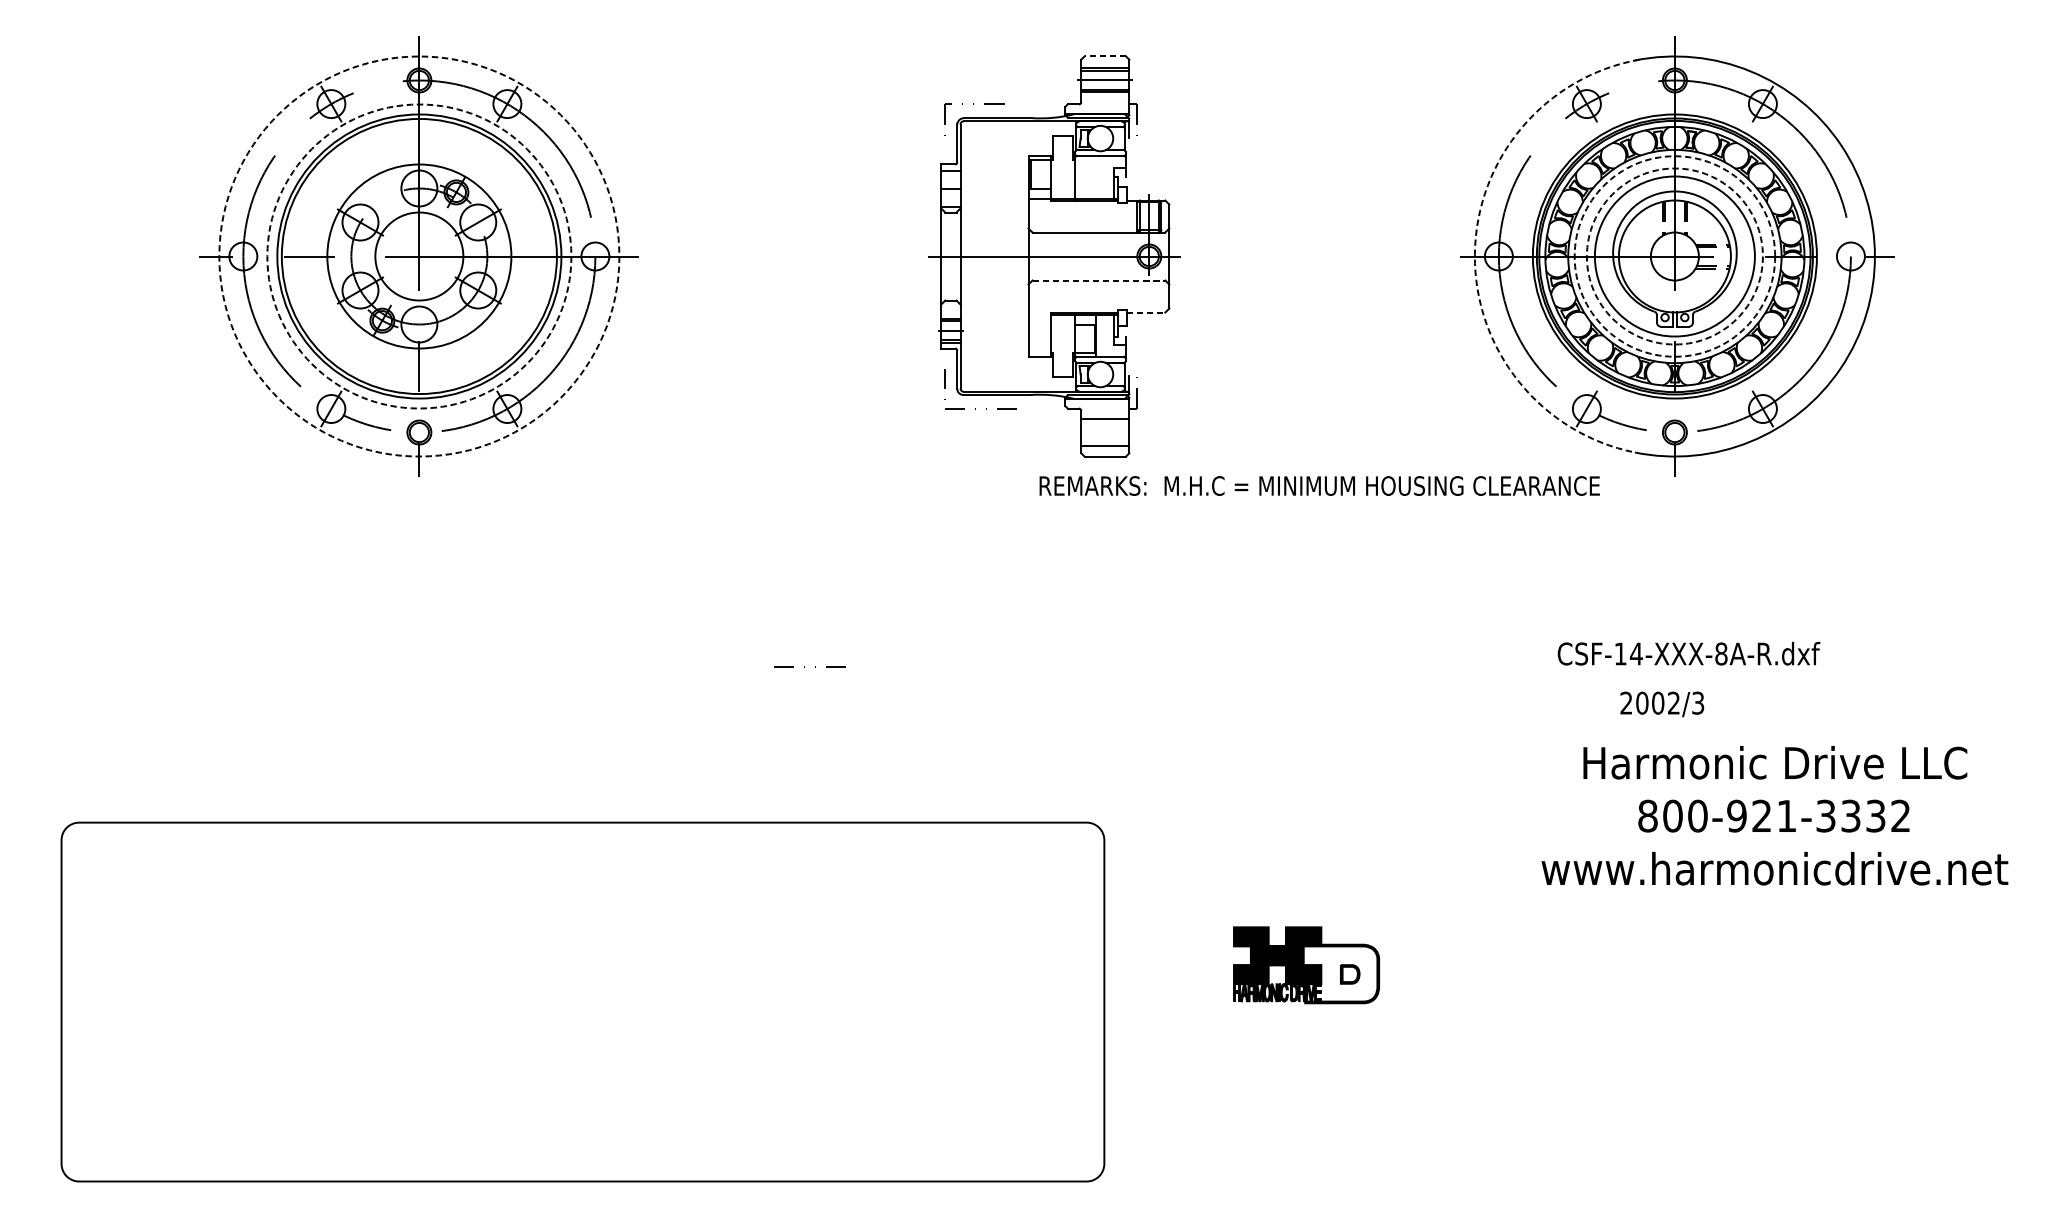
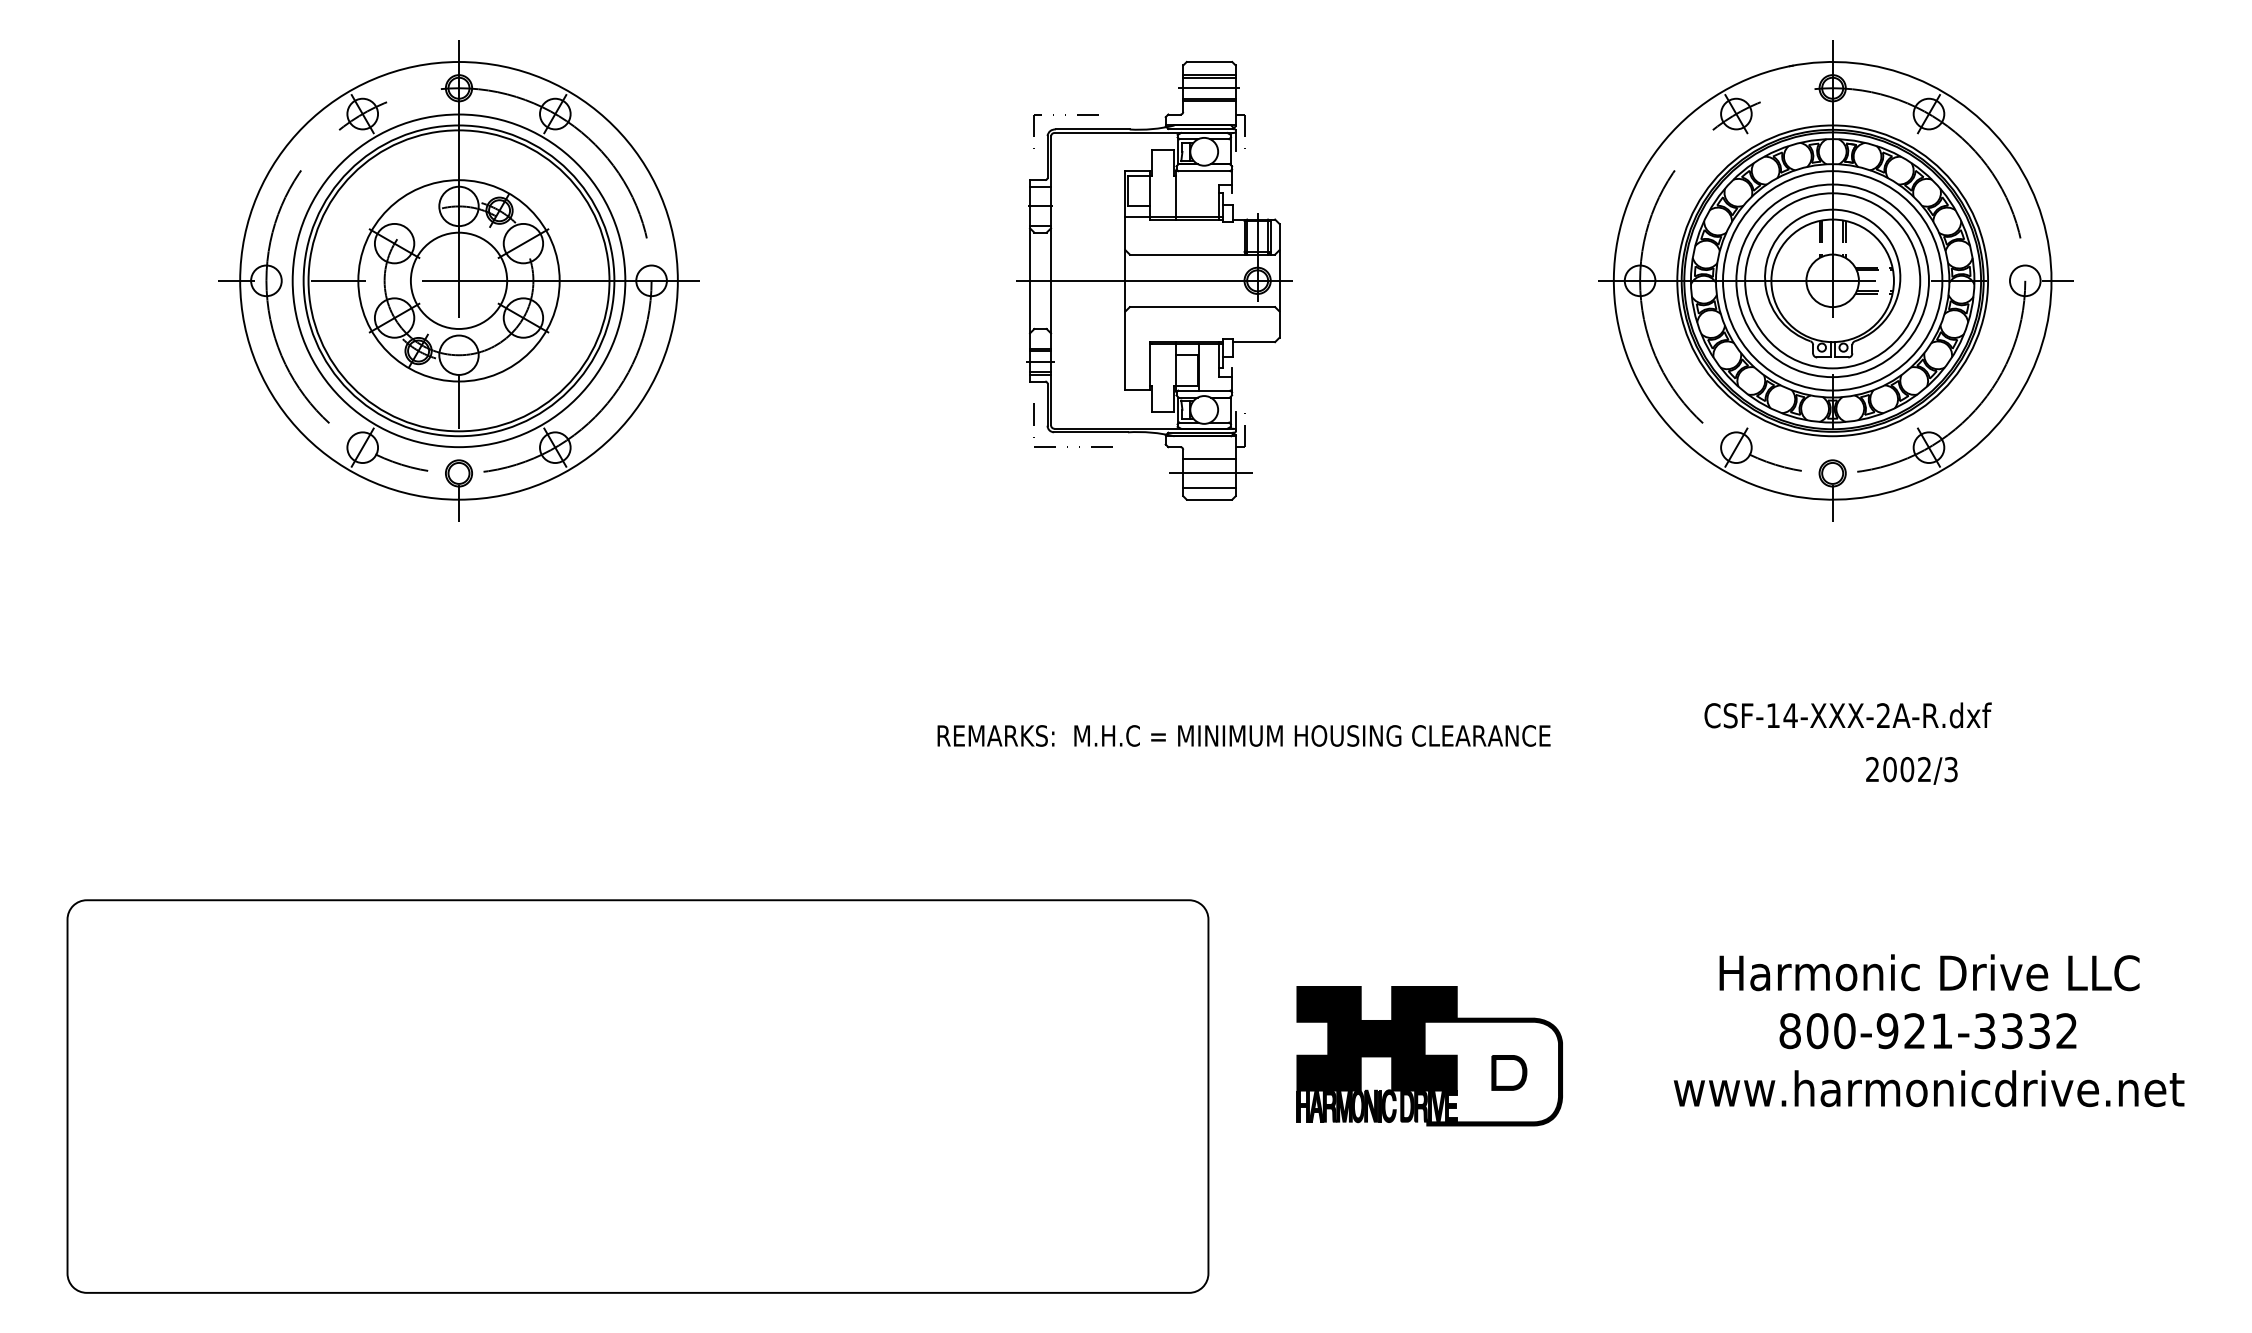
line: (1105, 56) -> (1209, 62), dashed -> solid
arc: (1474, 254) -> (1613, 278), dashed -> solid
circle: (418, 256) -> (458, 280), dashed -> solid
circle: (418, 256) -> (458, 280), dashed -> solid
circle: (1674, 256) -> (1832, 280), dashed -> solid
circle: (1674, 256) -> (1832, 280), dashed -> solid
line: (1098, 280) -> (1202, 307), dashed -> solid
line: (1146, 312) -> (1254, 342), dashed -> solid
line: (1107, 432) -> (1211, 473), added
text: (1319, 485) -> (1243, 735), moved
text: (1721, 653) -> (1883, 715), CSF-14-XXX-8A-R.dxf -> CSF-14-XXX-2A-R.dxf
line: (804, 666) -> (880, 729), removed
text: (1661, 704) -> (1911, 770), moved
text: (1774, 815) -> (1928, 1030), moved
part: (1306, 965) -> (1429, 1056), size x1.67

